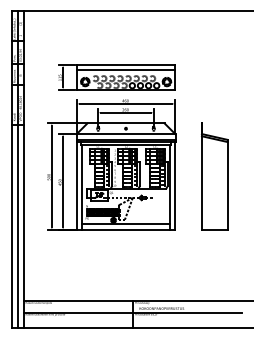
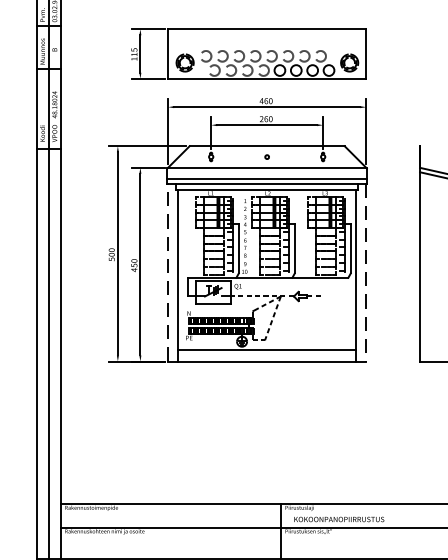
line: (125, 69) -> (266, 37), removed
line: (76, 185) -> (167, 271), solid -> dashed
line: (175, 186) -> (366, 273), solid -> dashed

